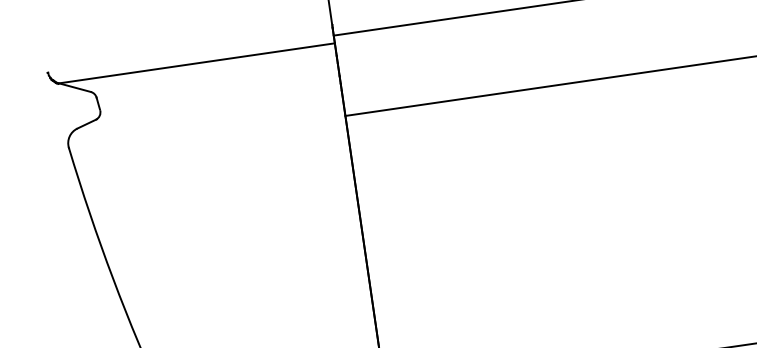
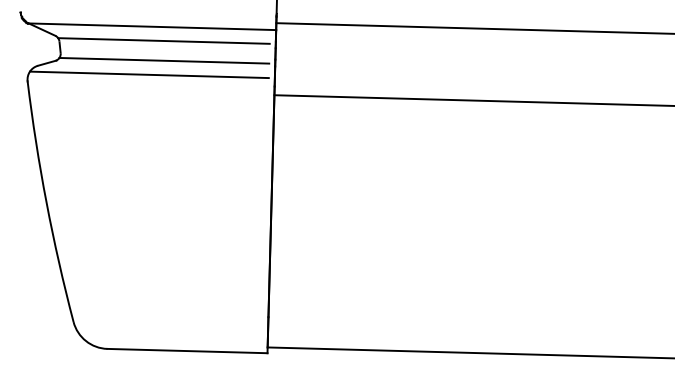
line: (211, 76) -> (163, 40), added
line: (216, 98) -> (164, 60), added
line: (201, 117) -> (148, 74), added

